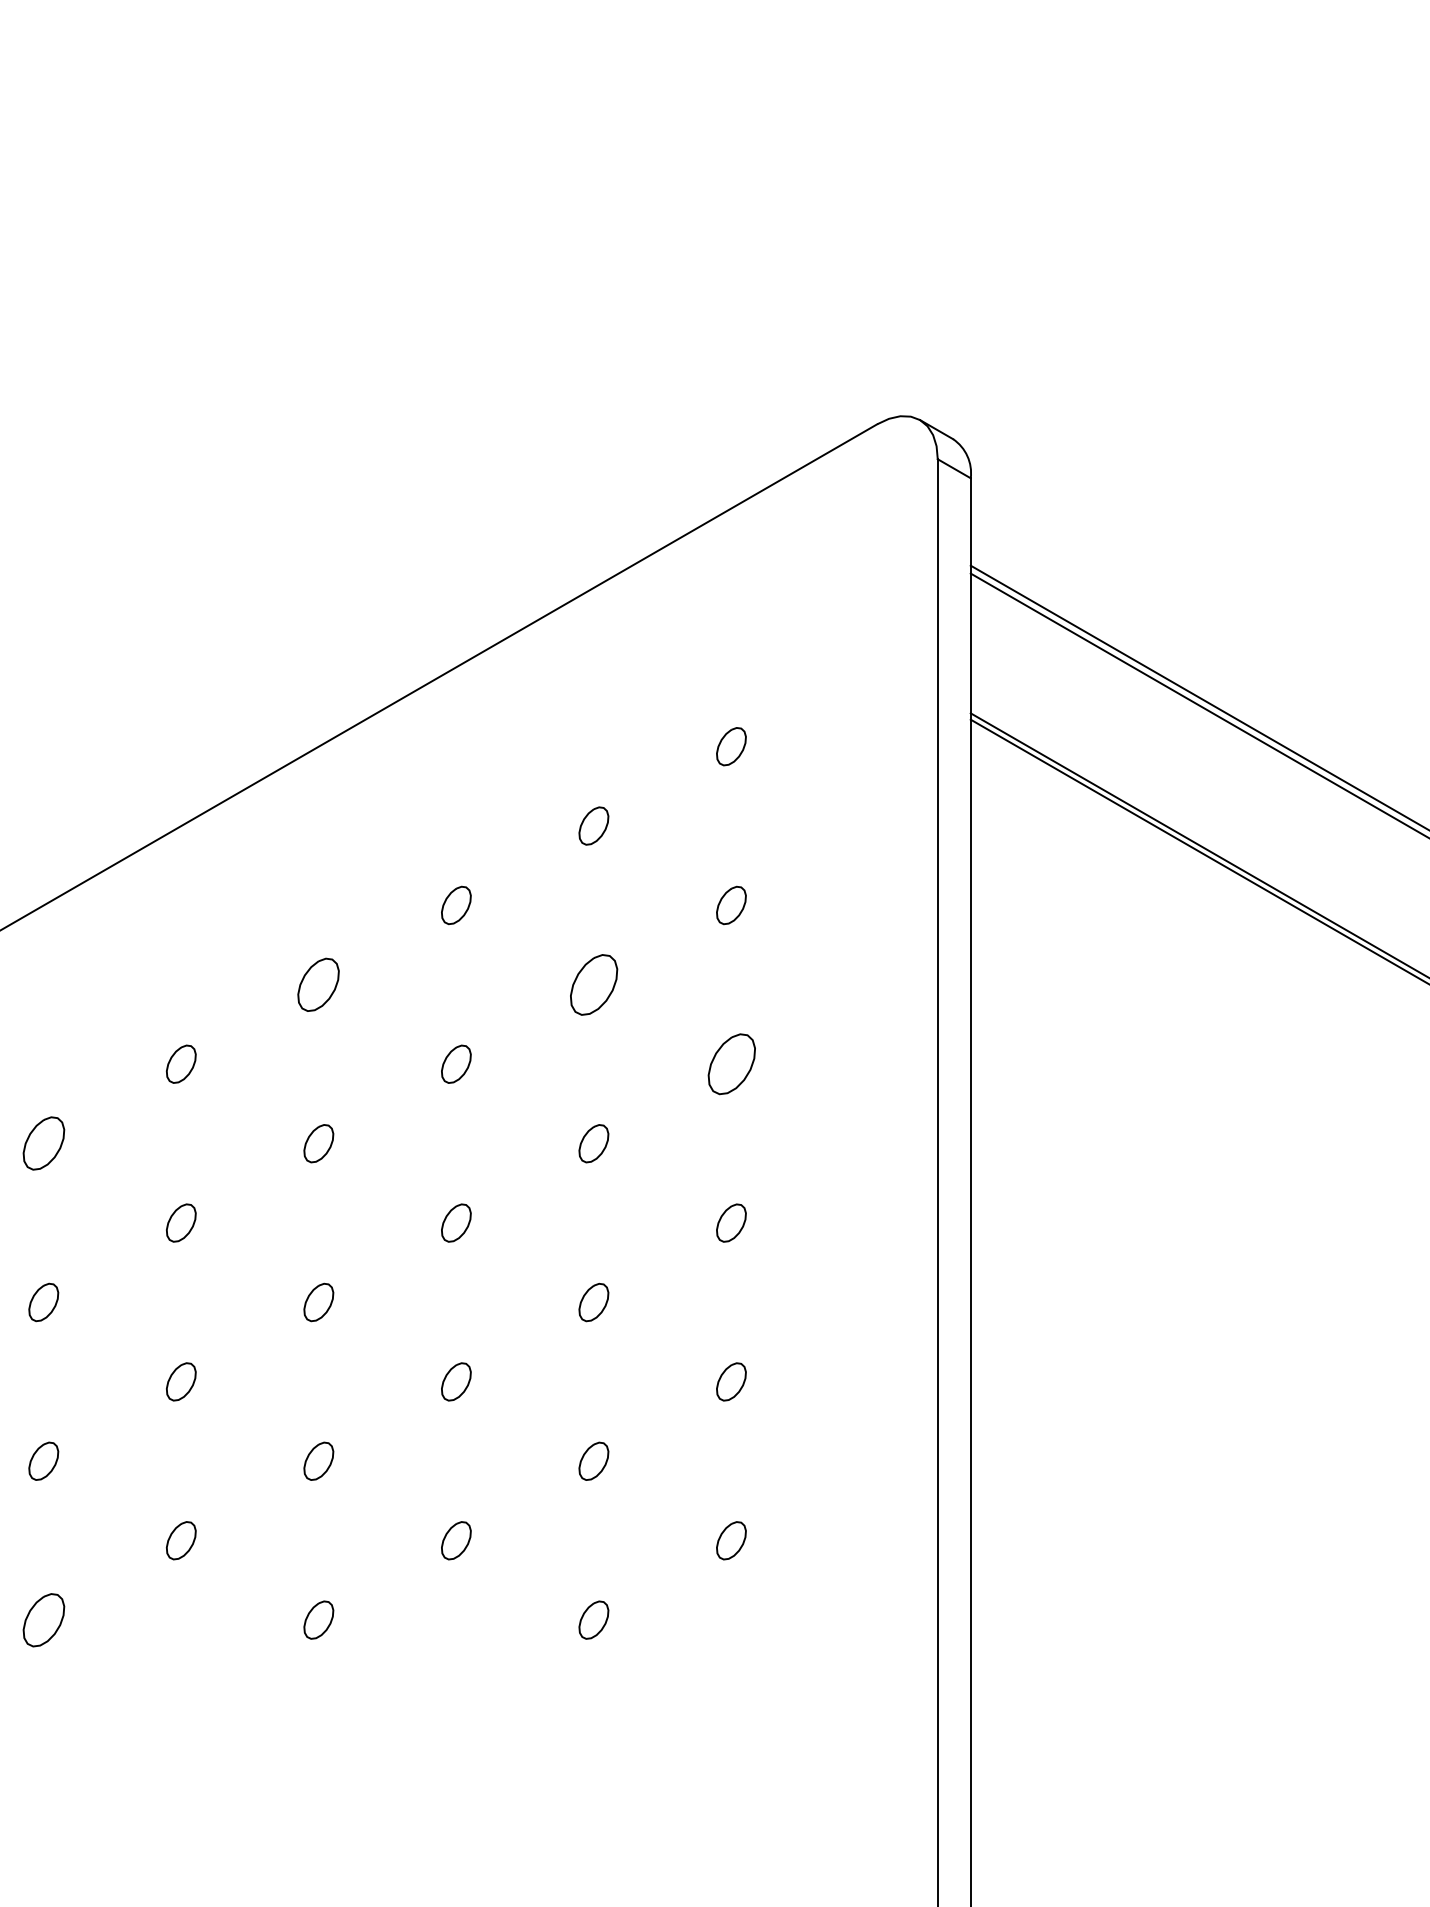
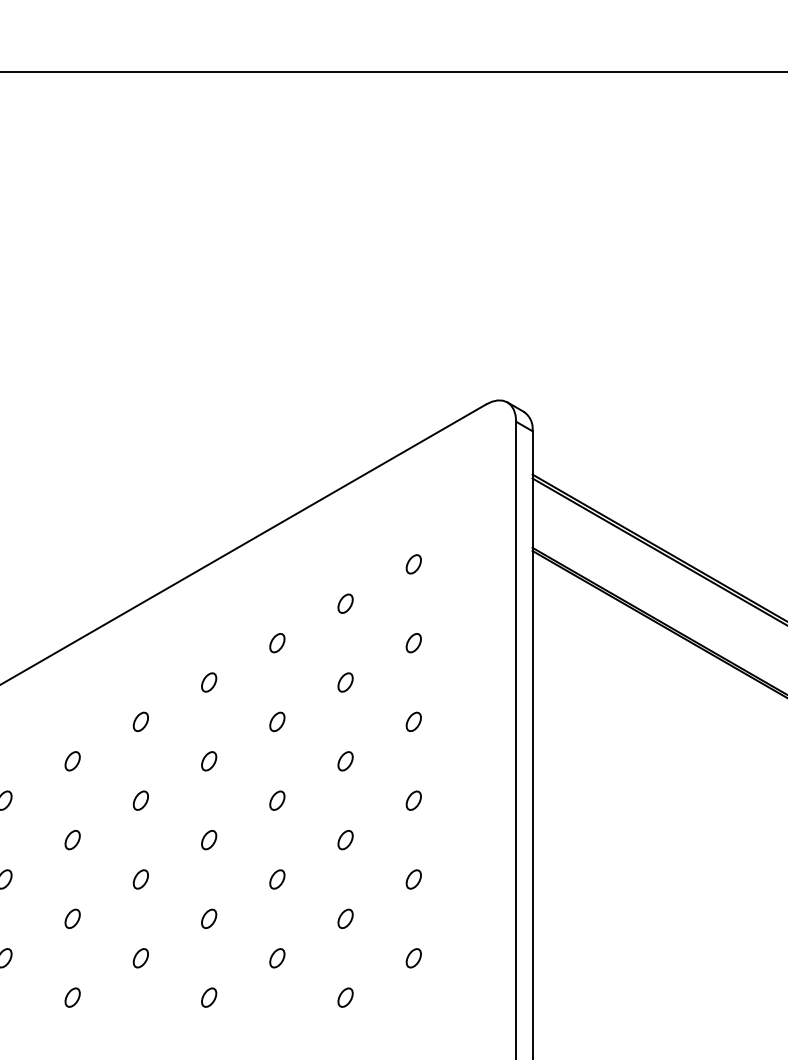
part: (319, 984) -> (209, 682), size x0.71
part: (593, 984) -> (345, 682), size x0.62
part: (730, 1063) -> (413, 721), size x0.62
part: (43, 1144) -> (72, 761), size x0.71
part: (43, 1619) -> (72, 997), size x0.71

